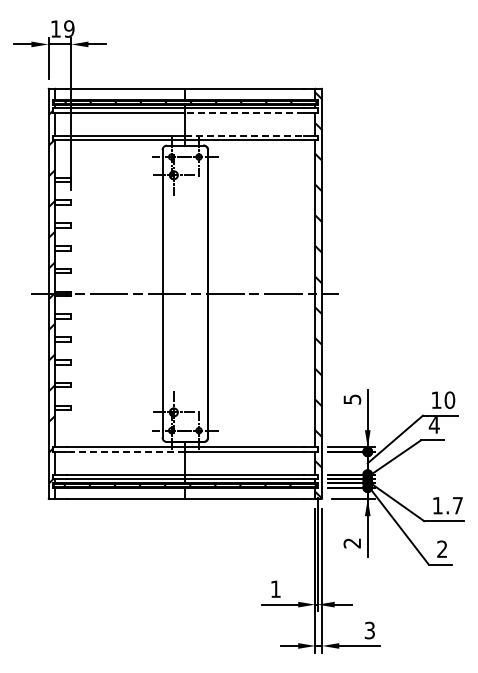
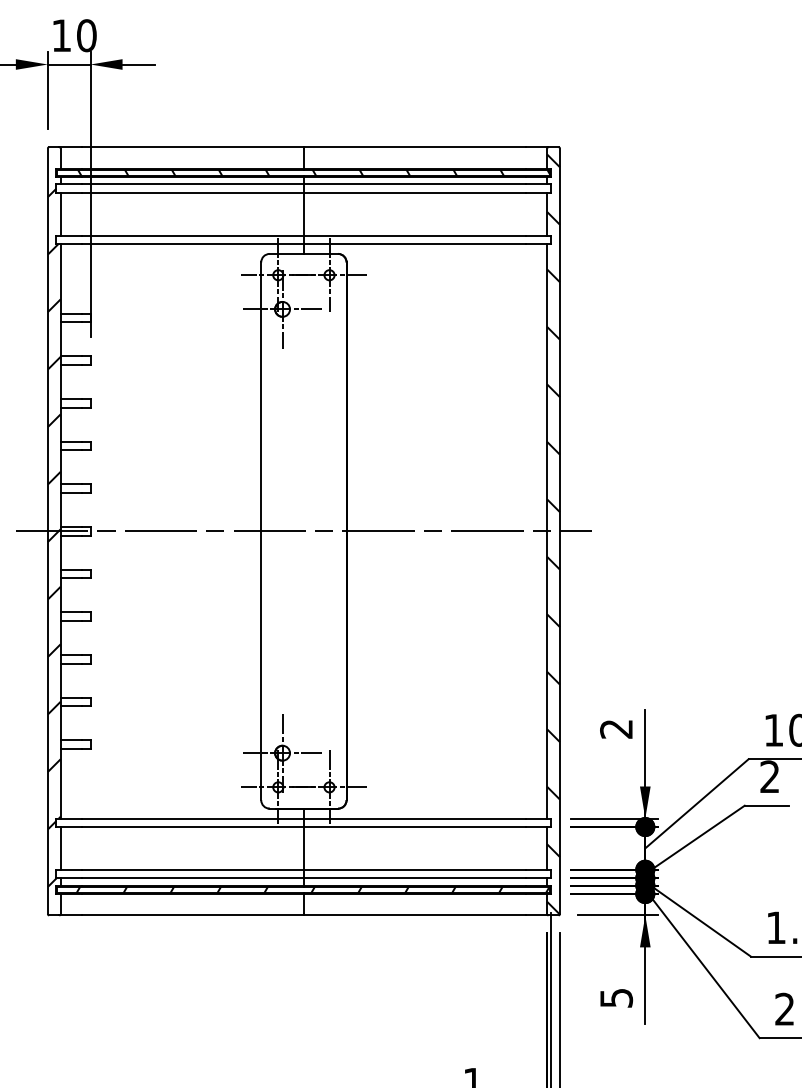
text: (69, 28) -> (87, 34), 19 -> 10
line: (244, 113) -> (414, 193), dashed -> solid
line: (245, 135) -> (416, 234), dashed -> solid
text: (352, 399) -> (616, 729), 5 -> 2
text: (433, 425) -> (768, 777), 4 -> 2
line: (125, 451) -> (191, 826), dashed -> solid
text: (352, 543) -> (616, 998), 2 -> 5

